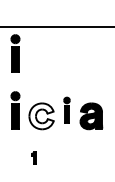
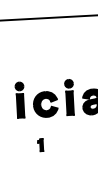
part: (15, 53) -> (17, 45), removed
part: (66, 110) -> (69, 97), size x1.43
fill: (41, 116) -> (45, 104), added

